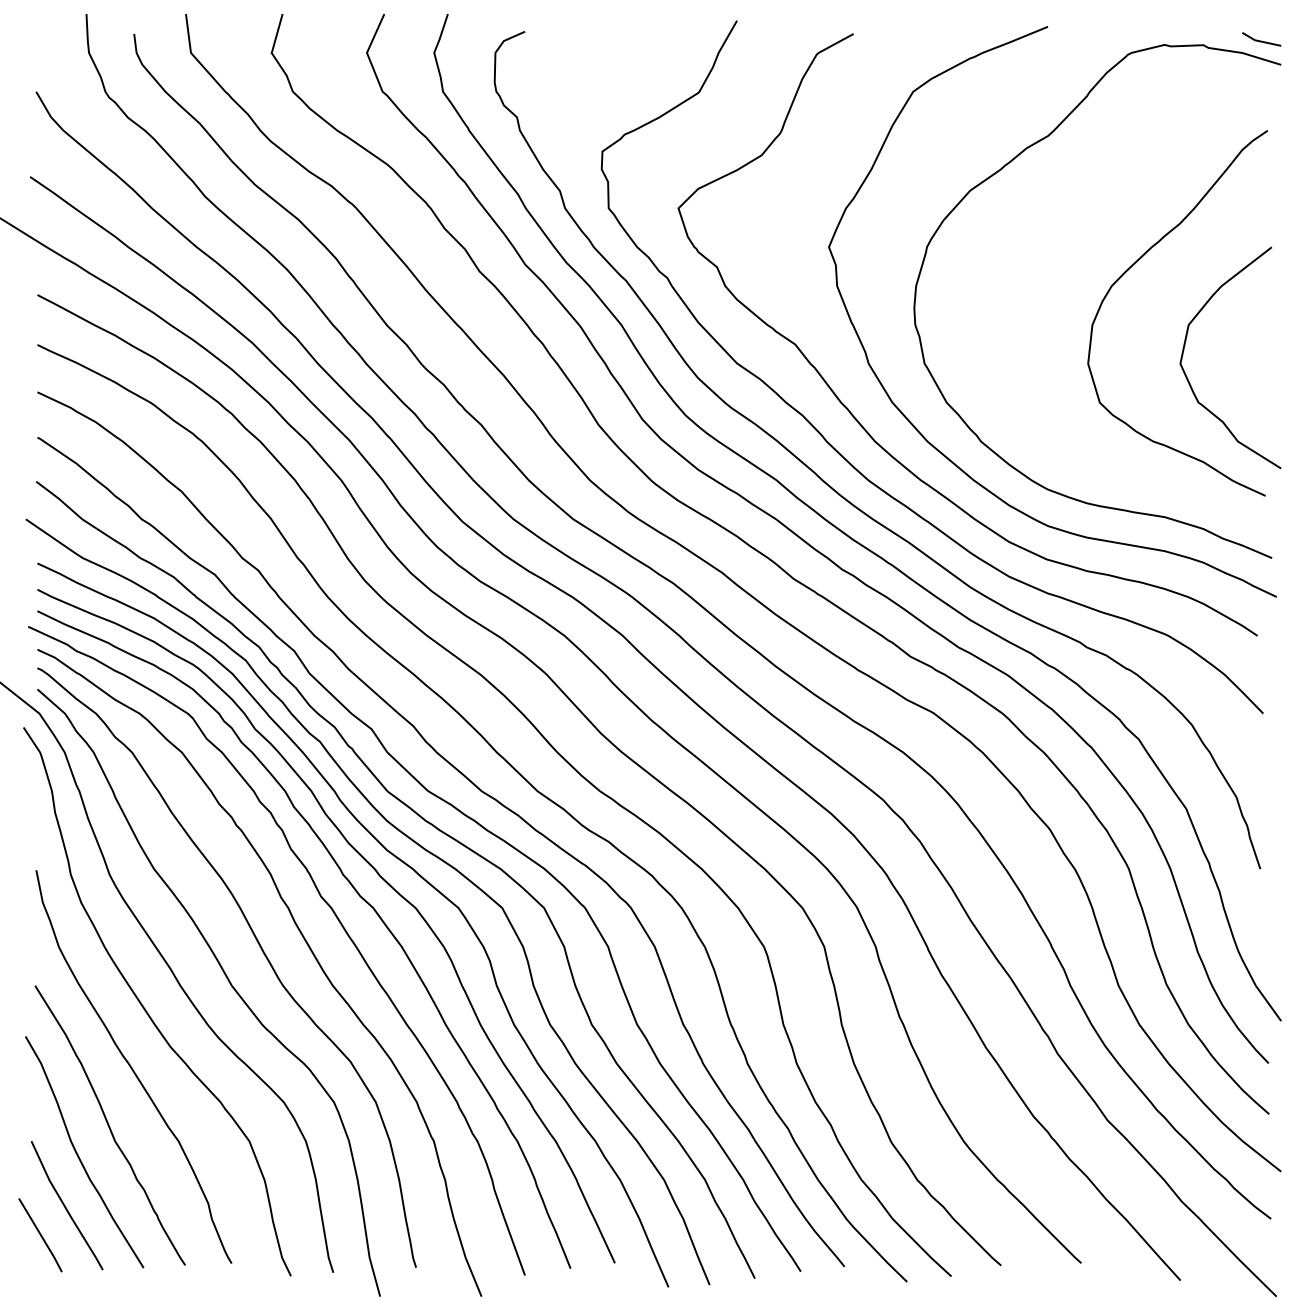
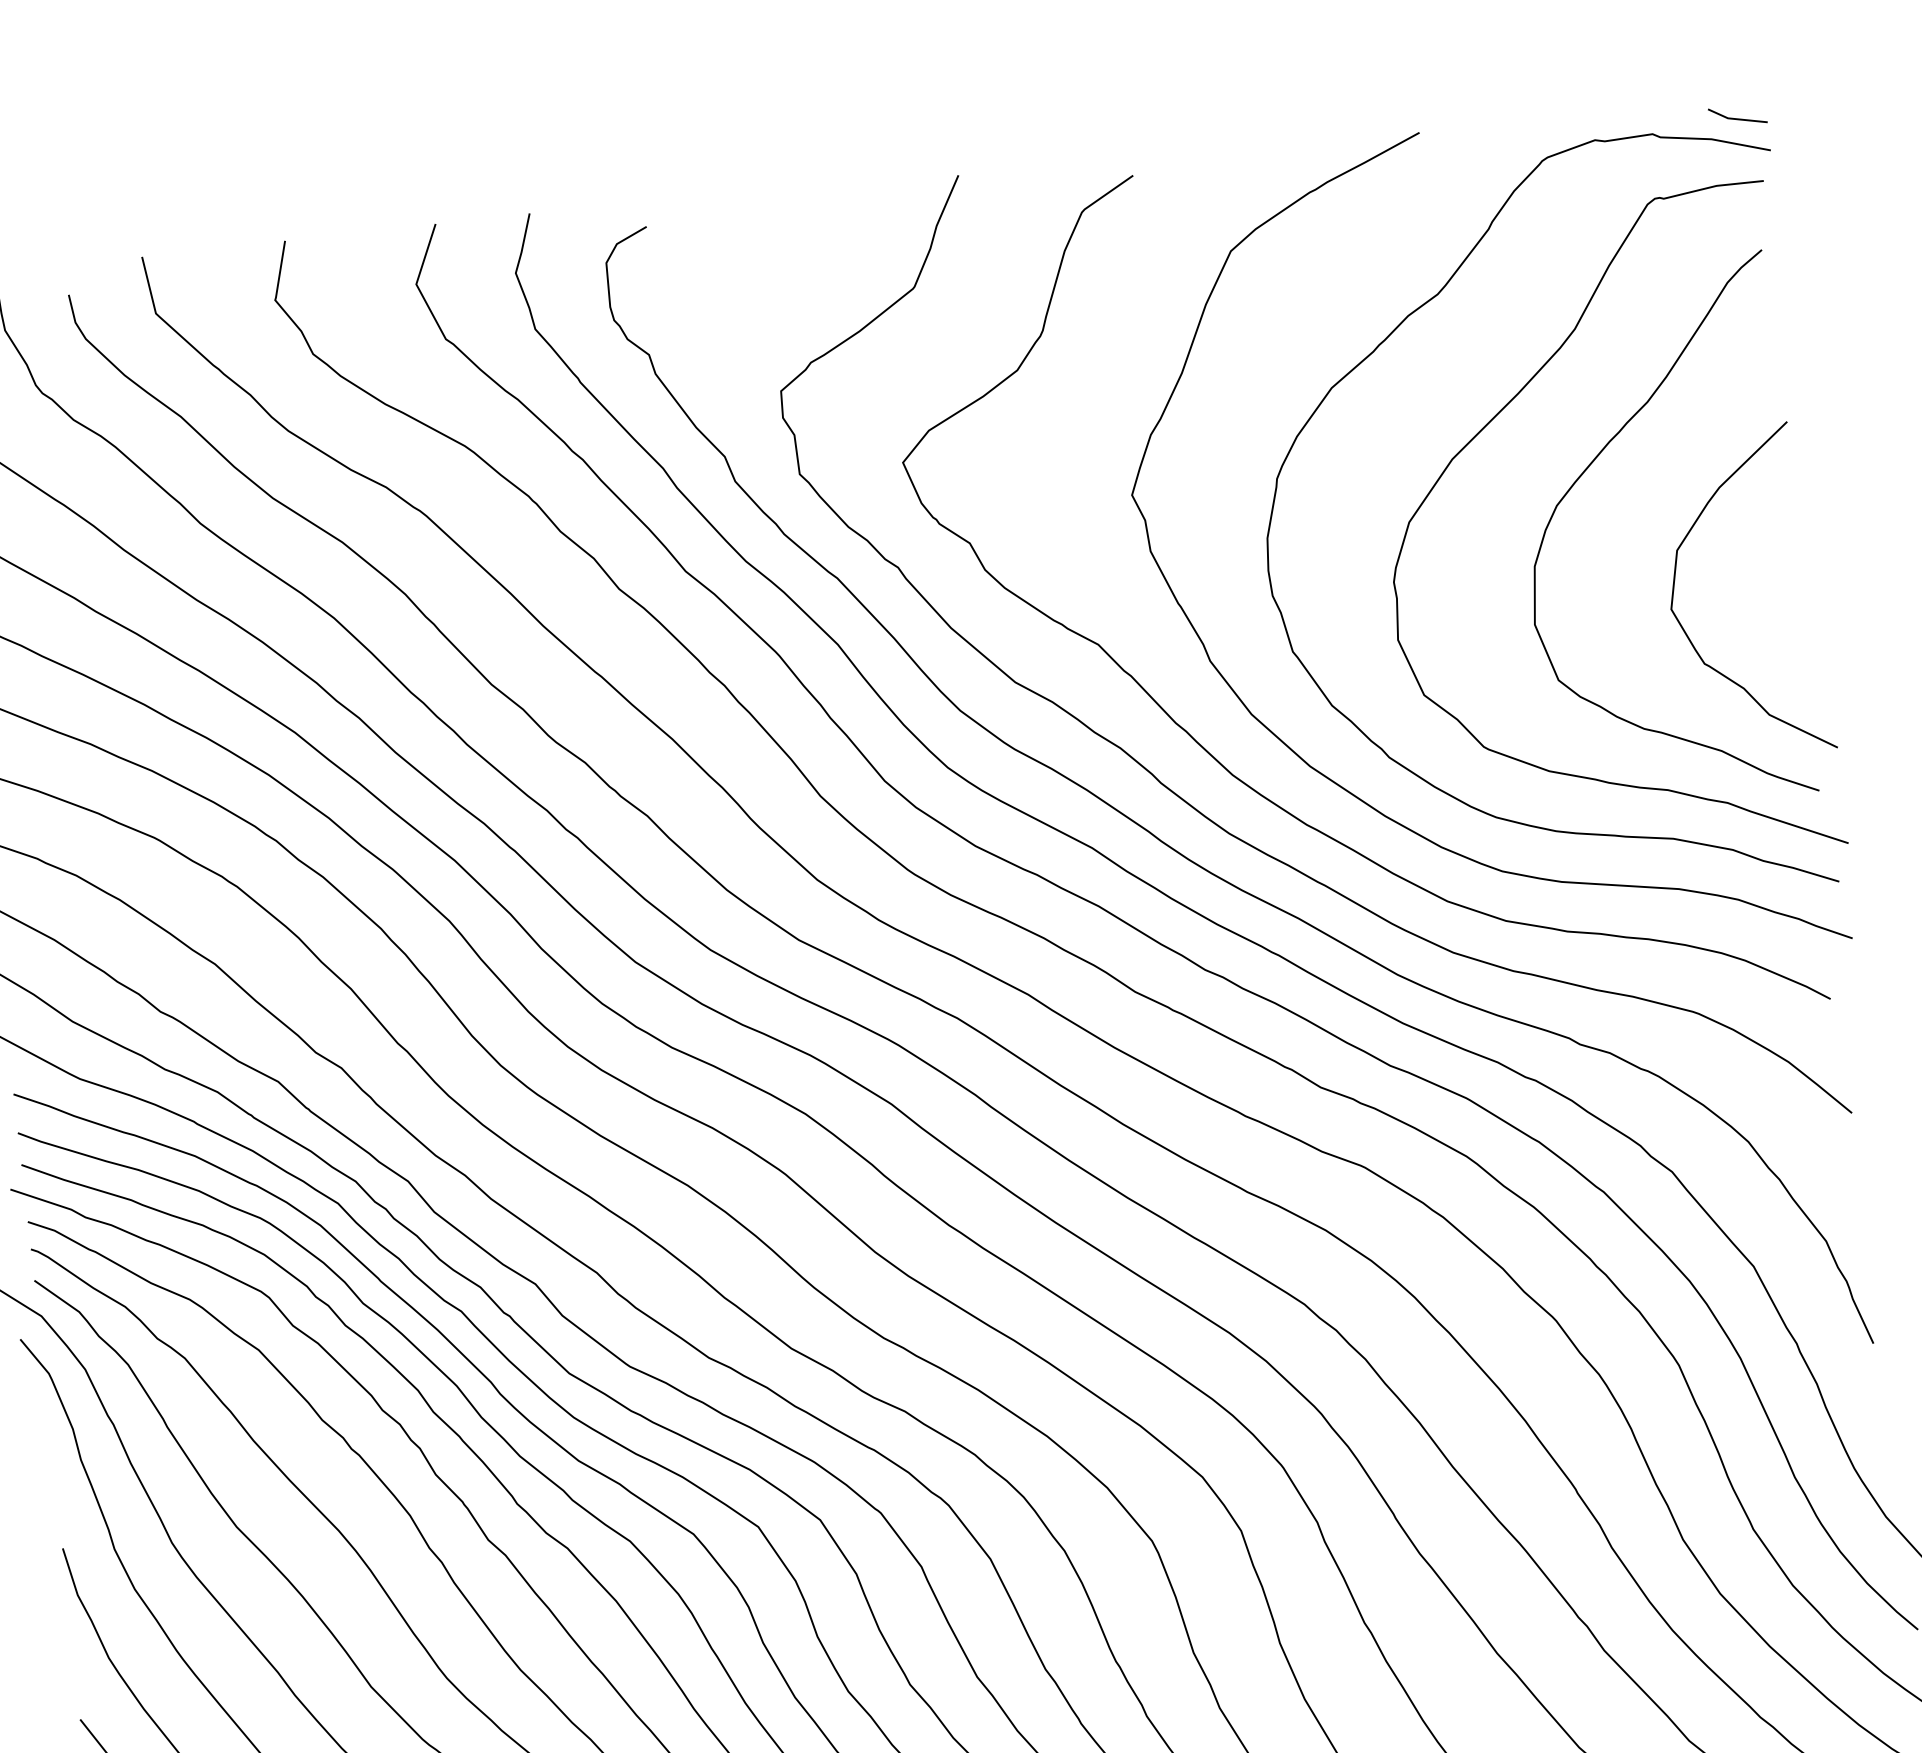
curve: (1073, 226) -> (1490, 423), added

